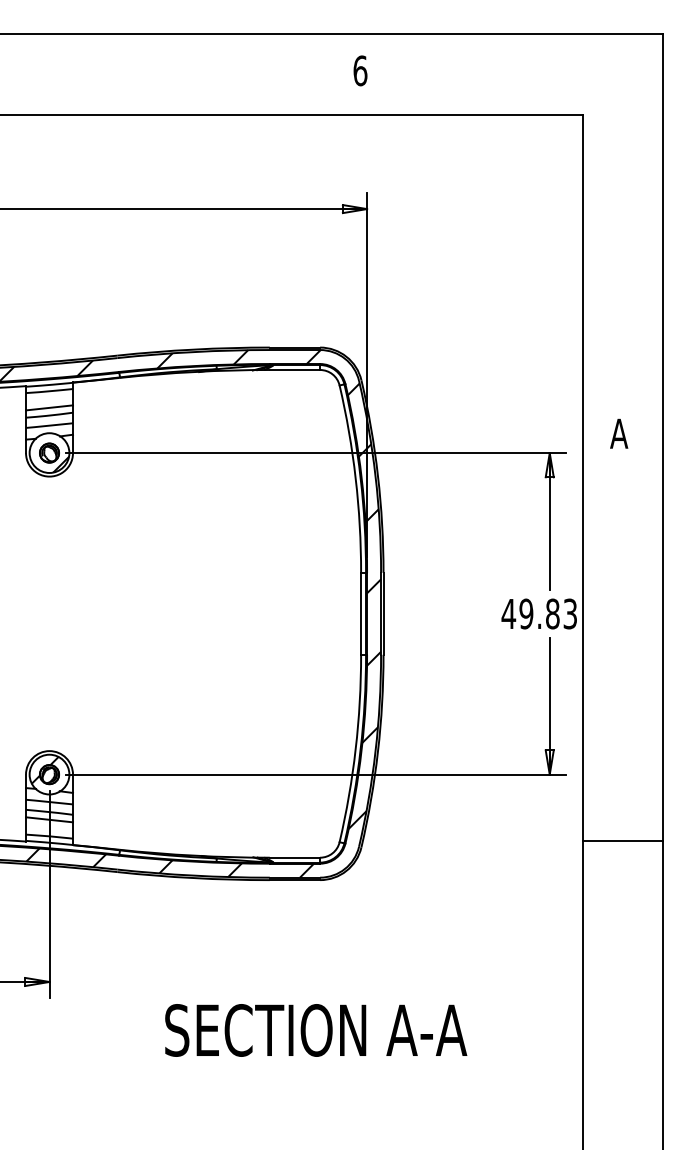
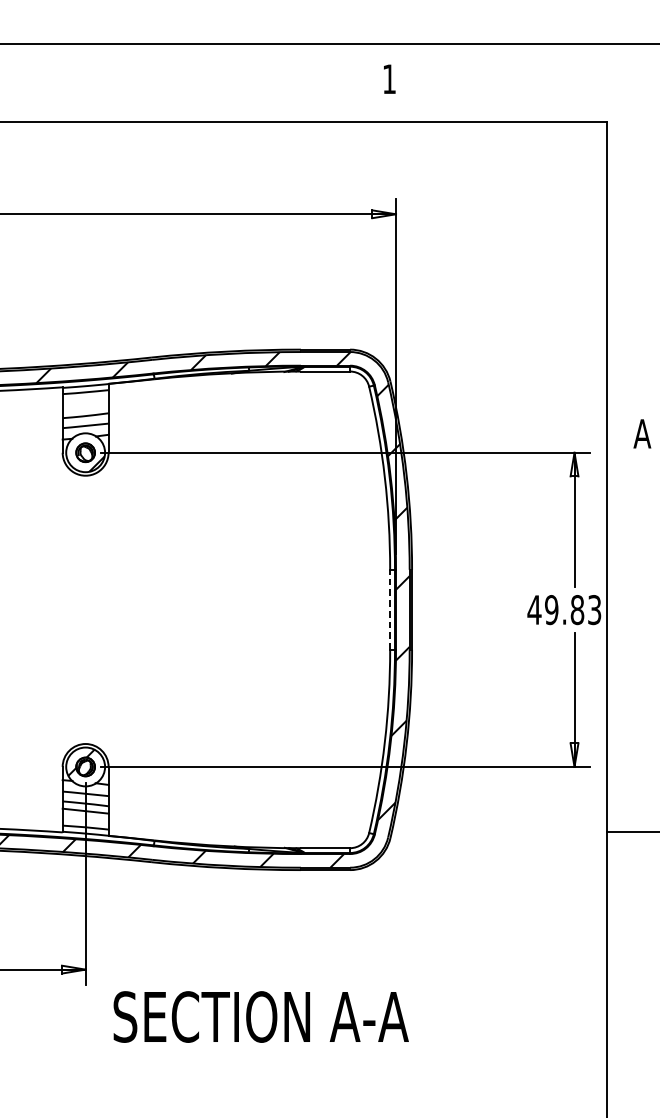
text: (360, 70) -> (389, 78), 6 -> 1
line: (49, 407) -> (85, 408), removed
line: (361, 613) -> (390, 609), solid -> dashed
text: (316, 1030) -> (261, 1017), moved

